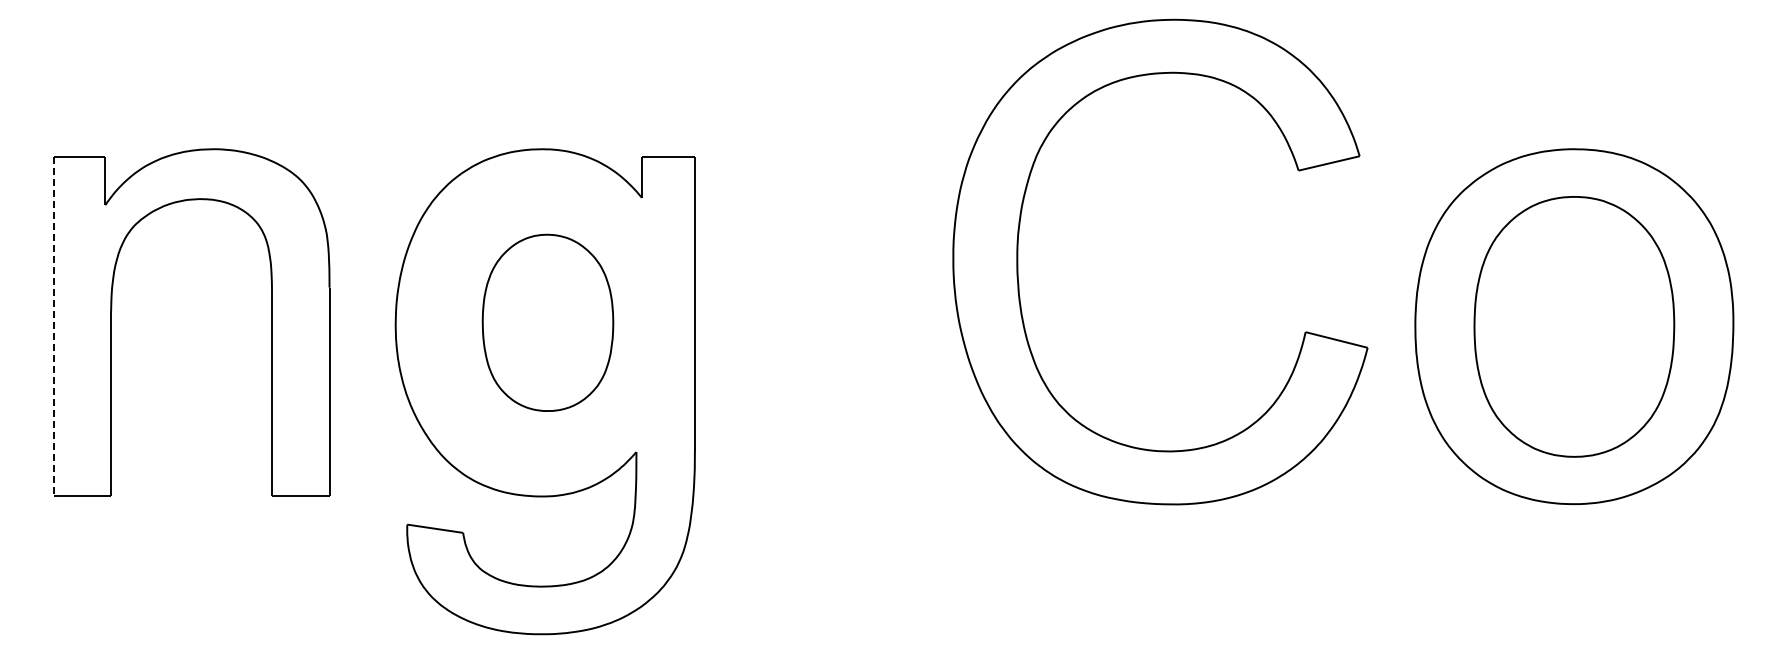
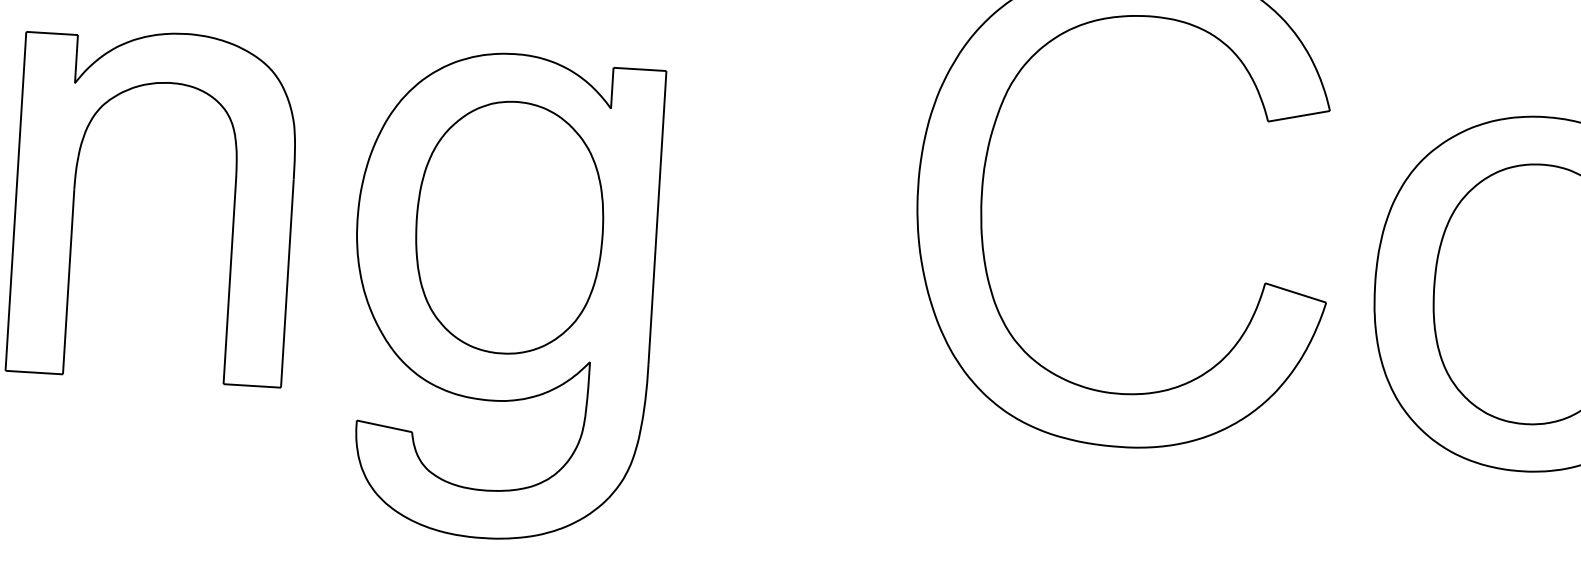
part: (547, 322) -> (509, 227), size x1.43
line: (53, 326) -> (15, 201), dashed -> solid

